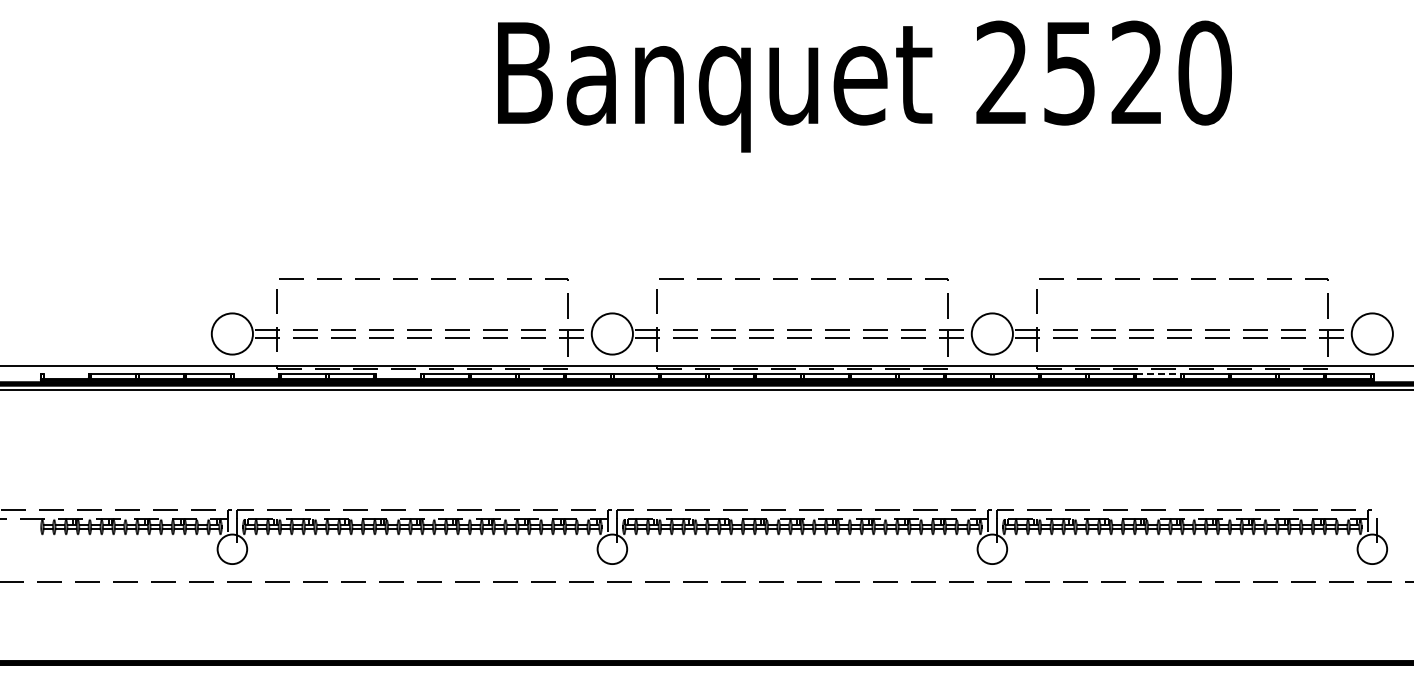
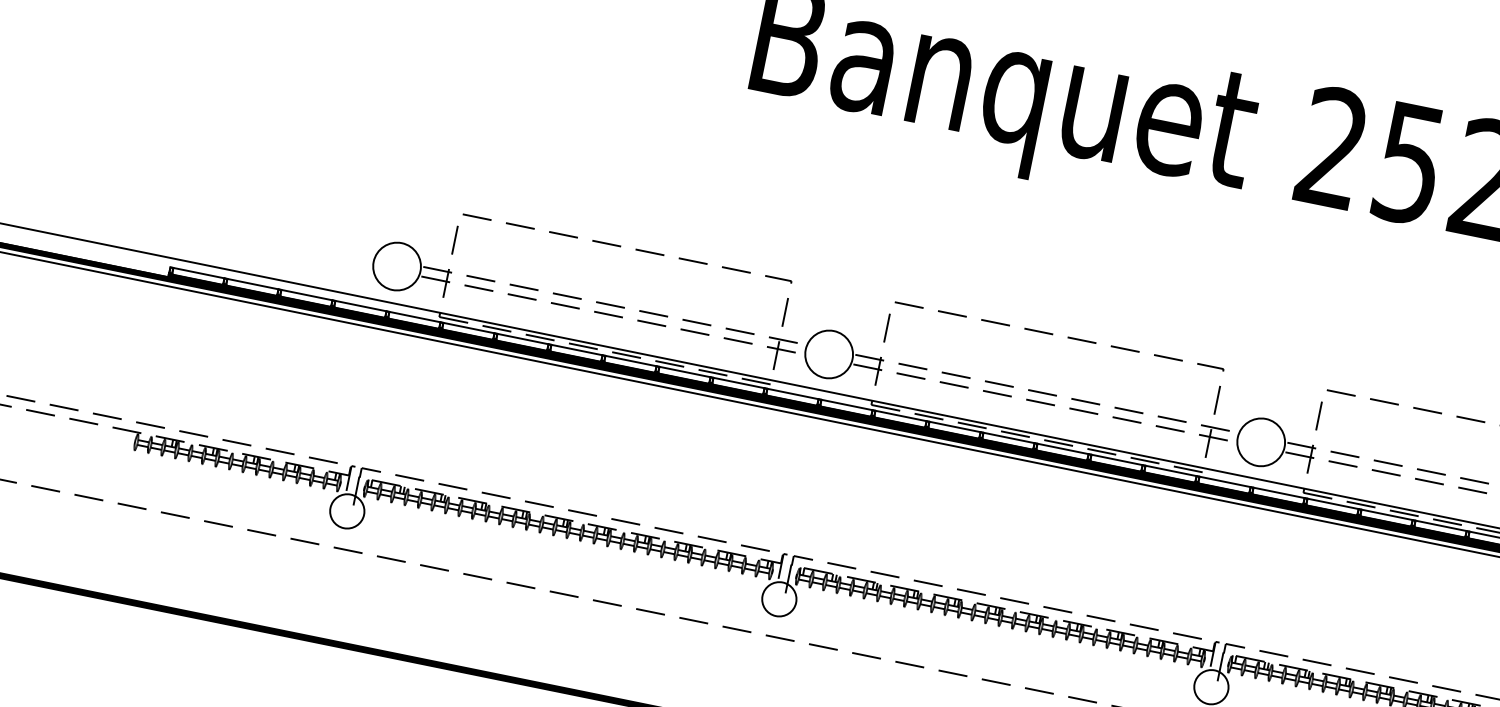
line: (65, 373) -> (198, 272), added
line: (255, 373) -> (414, 316), added
line: (398, 373) -> (576, 349), added
line: (1159, 373) -> (1442, 525), dashed -> solid

